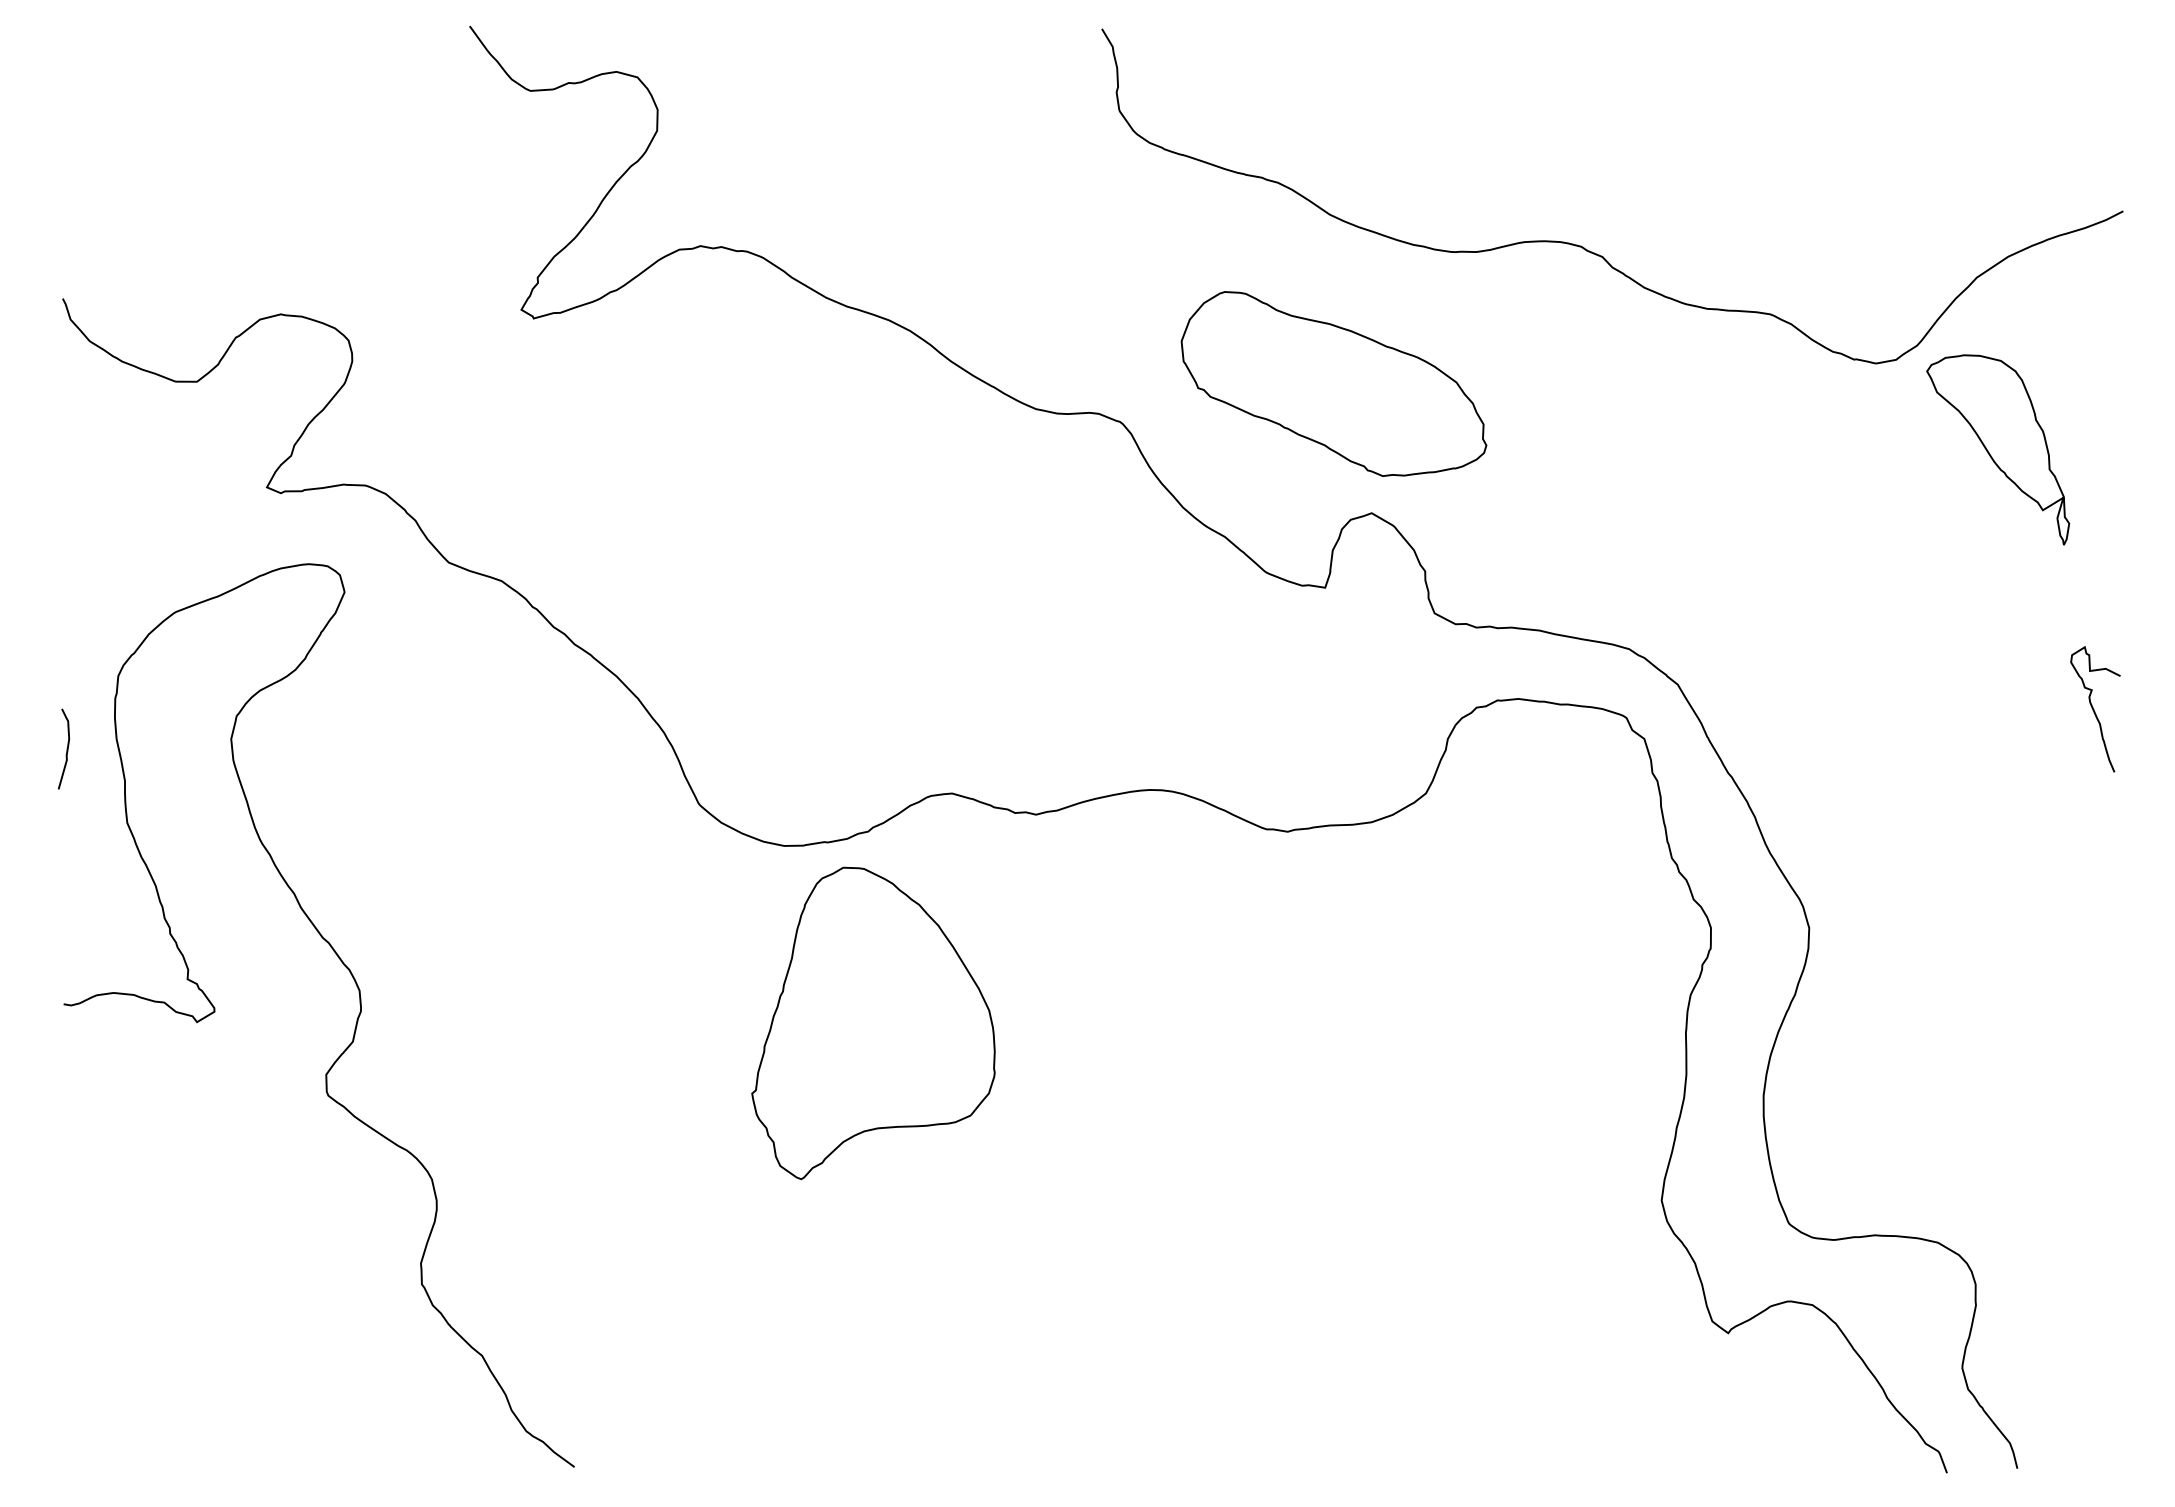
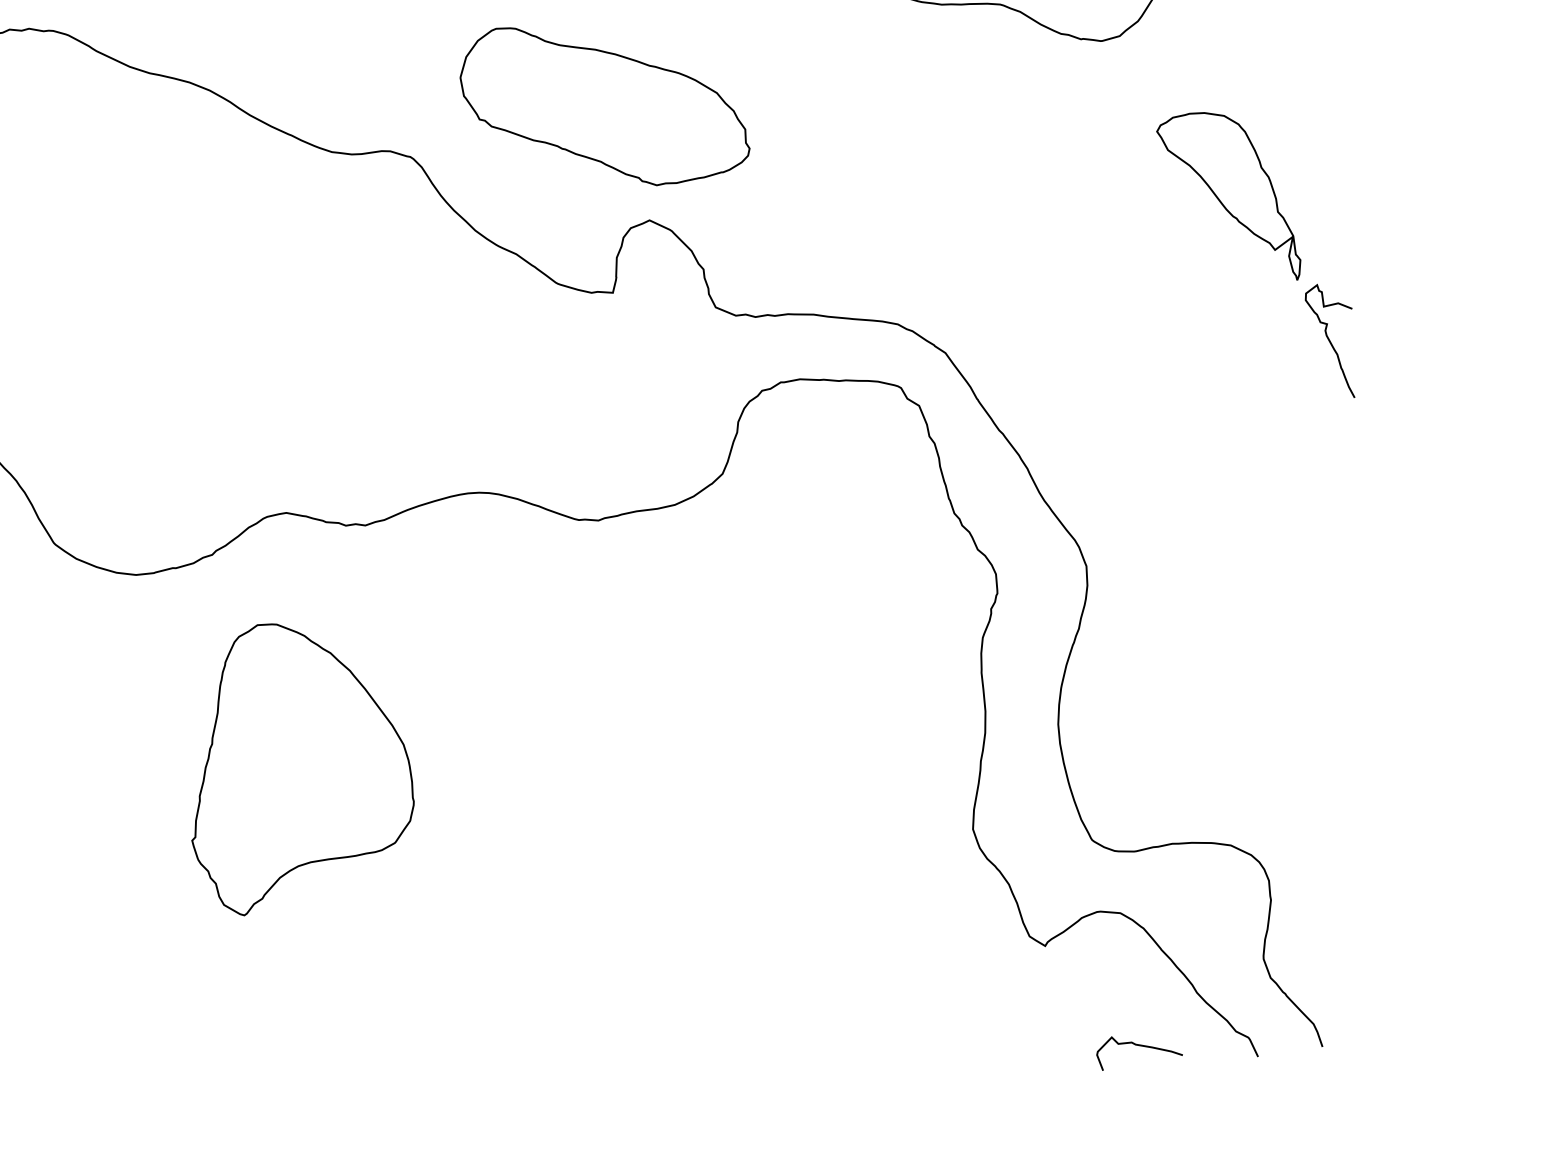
part: (1998, 449) -> (1229, 197), moved
part: (873, 1023) -> (298, 766), moved
curve: (1820, 1450) -> (1139, 1046), added

